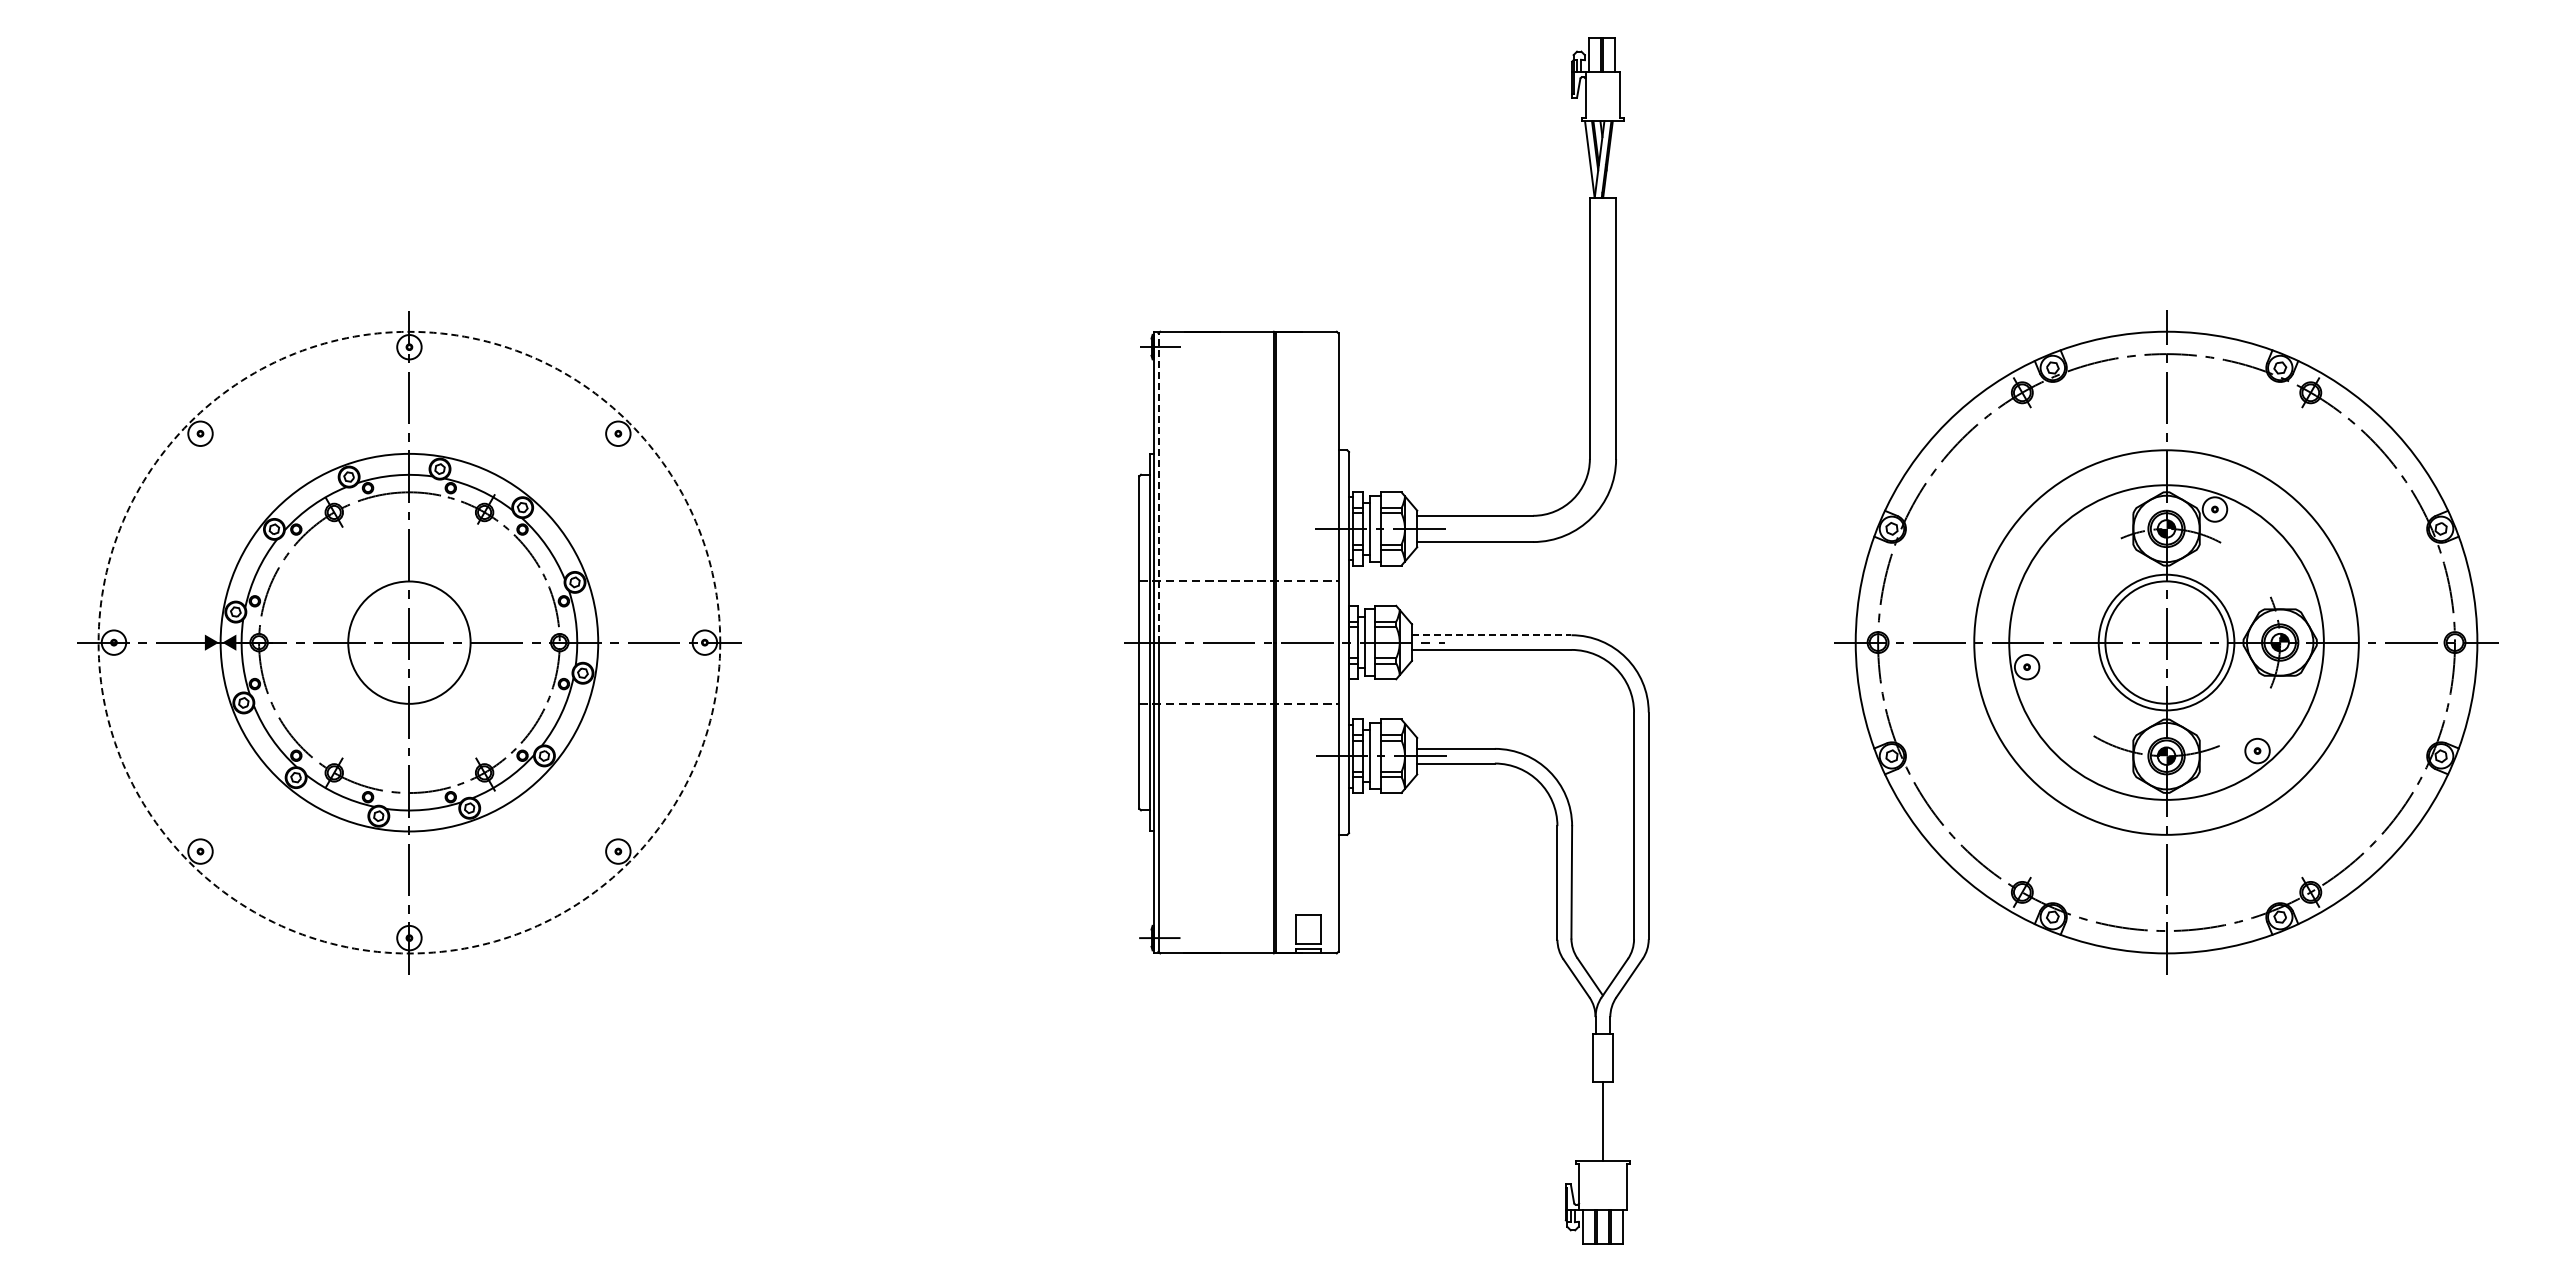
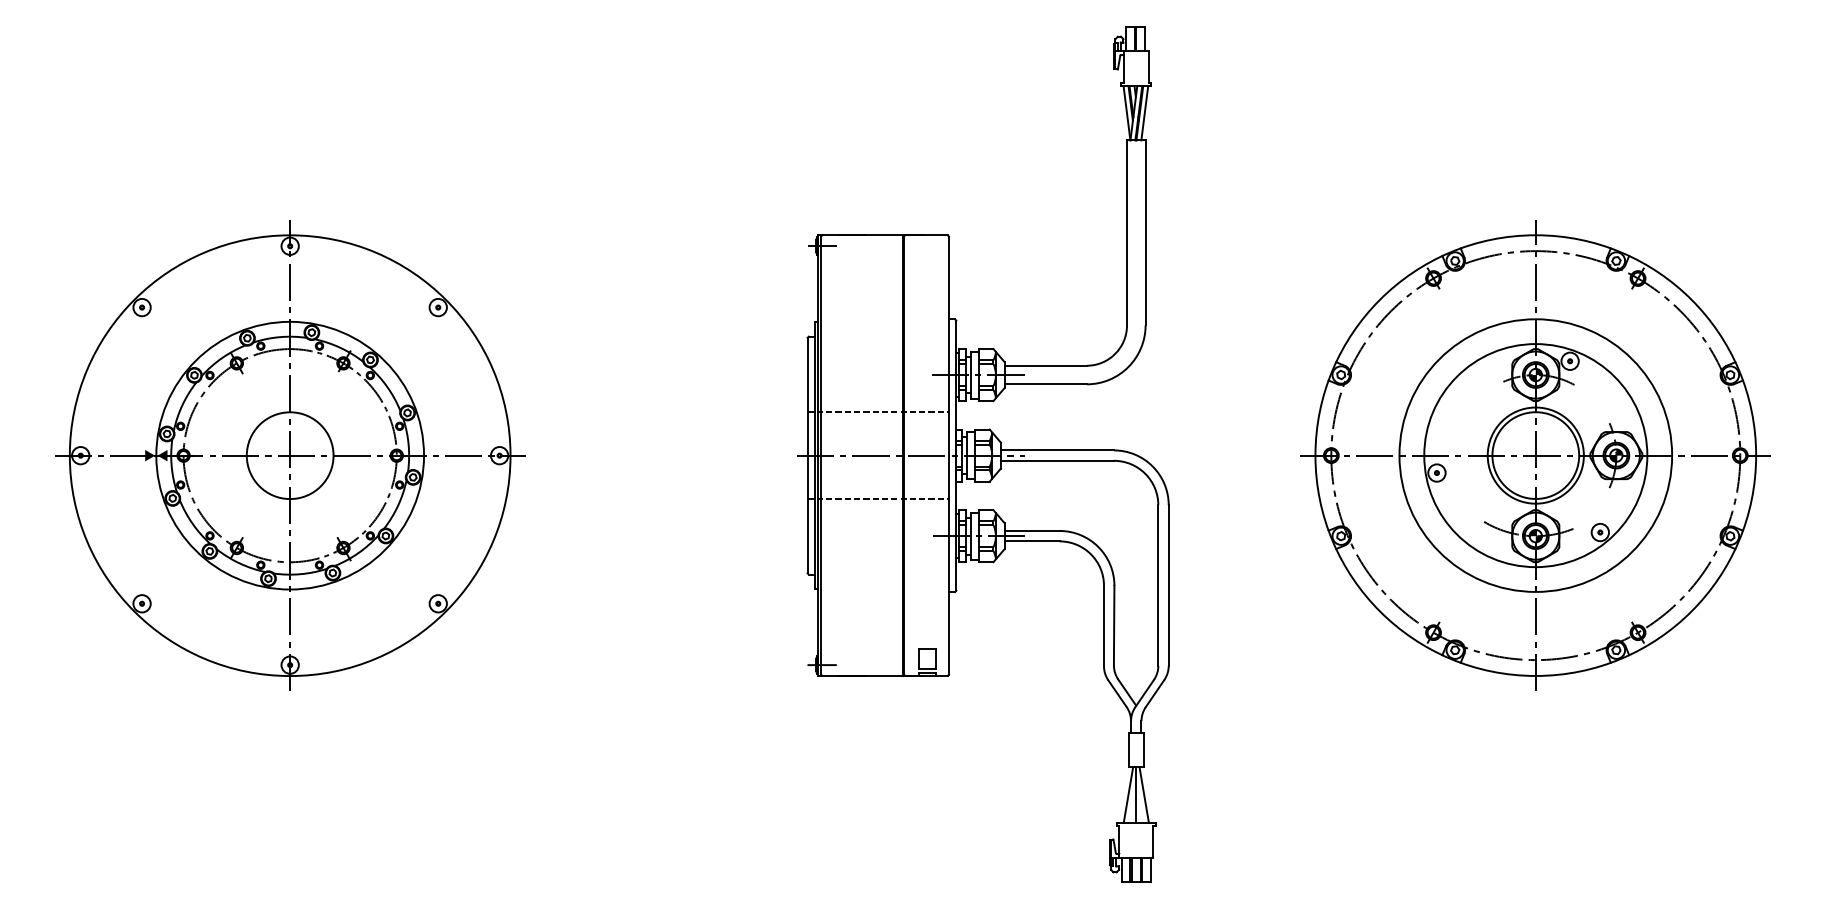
line: (1614, 159) -> (1144, 113), added
line: (1158, 486) -> (821, 344), dashed -> solid
line: (1491, 635) -> (1057, 450), dashed -> solid
circle: (409, 642) -> (290, 455), dashed -> solid
line: (1591, 1121) -> (1128, 795), added
line: (1613, 1121) -> (1143, 795), added

